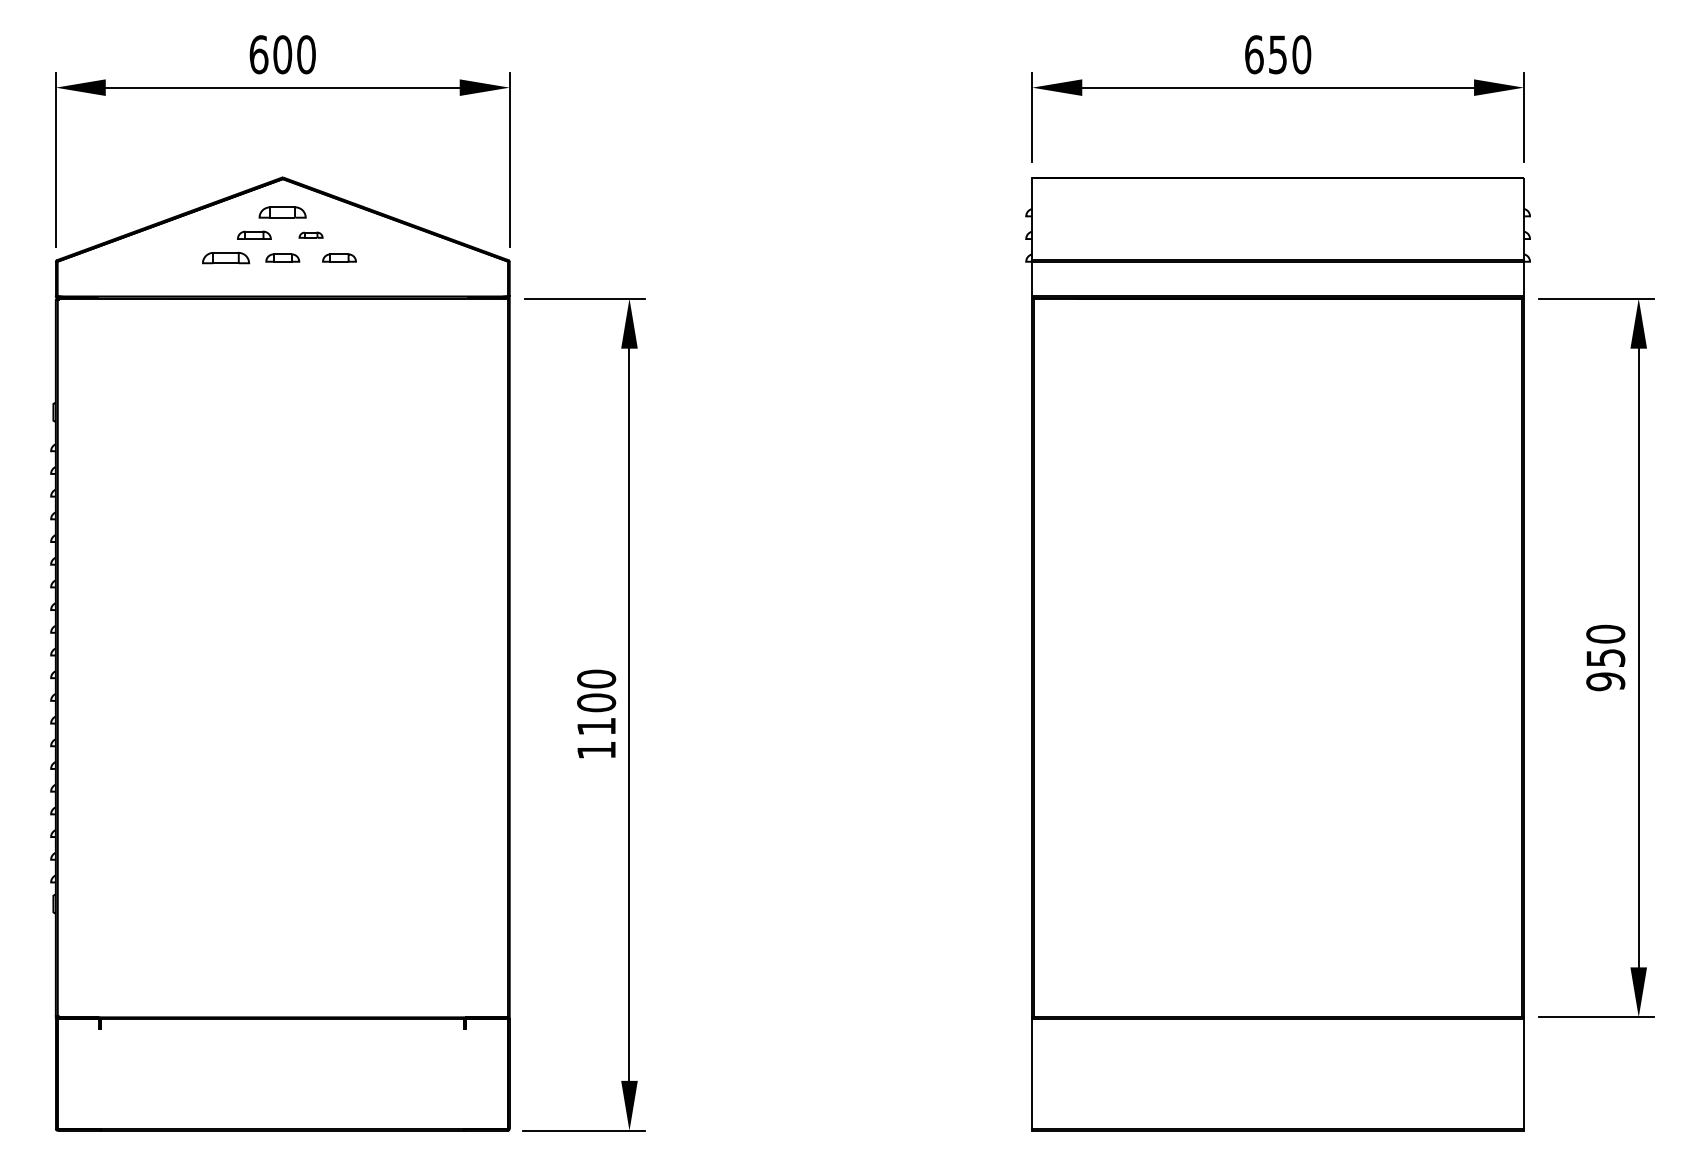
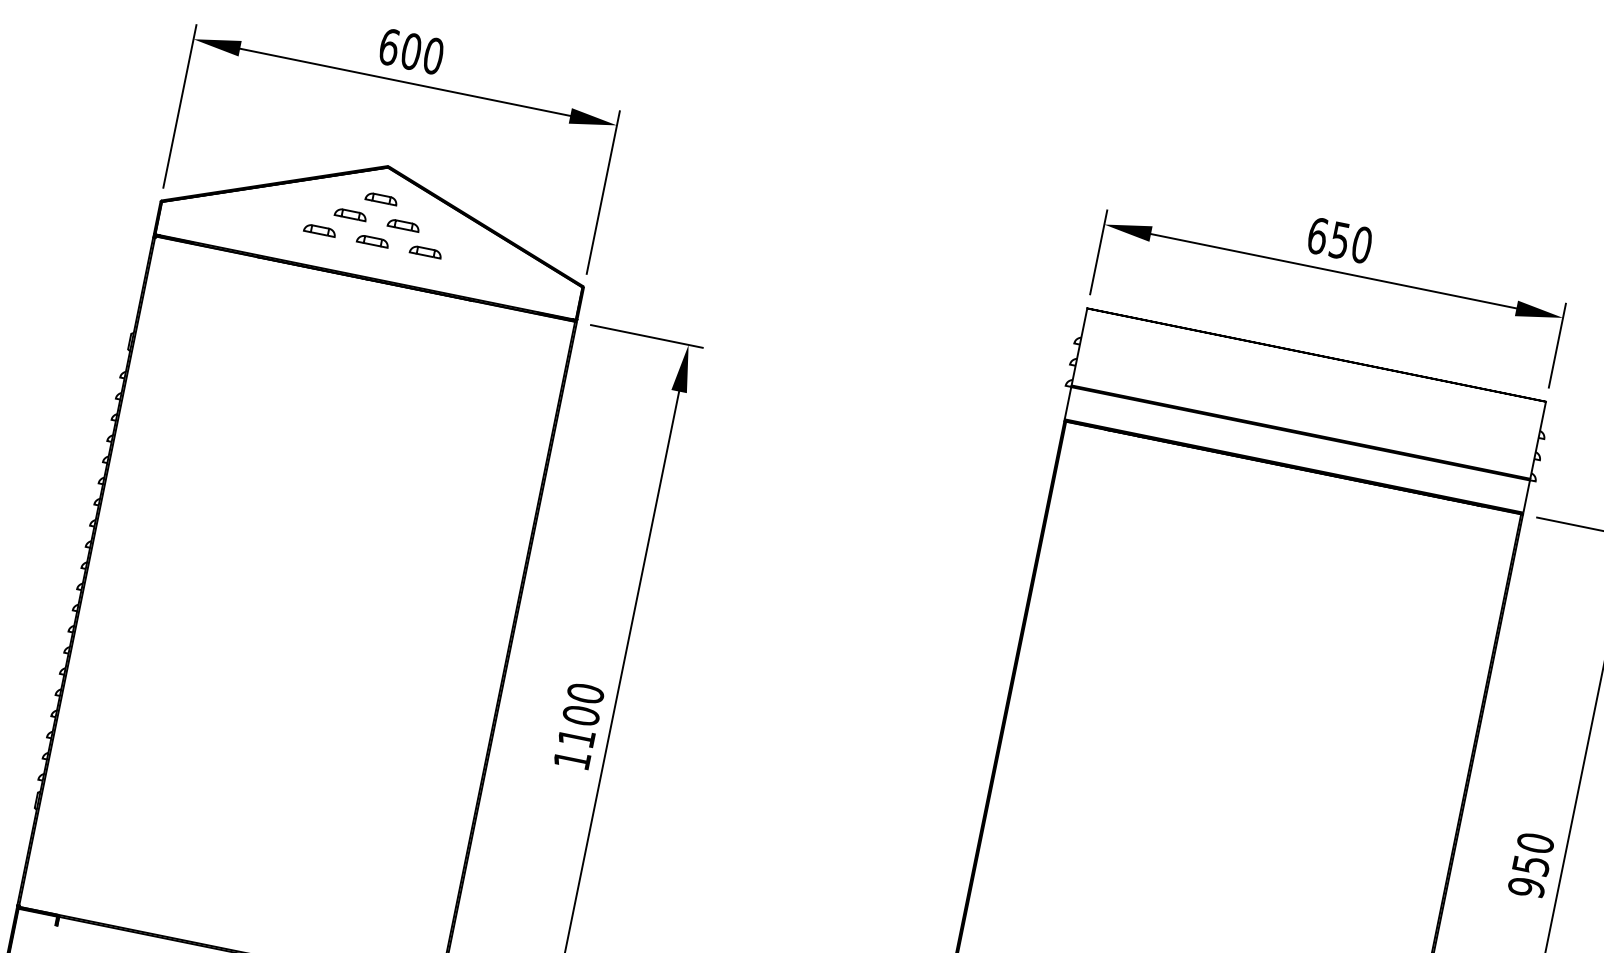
part: (282, 212) -> (381, 198), size x0.71
part: (310, 234) -> (403, 224), size x1.43
part: (225, 257) -> (319, 229), size x0.71

